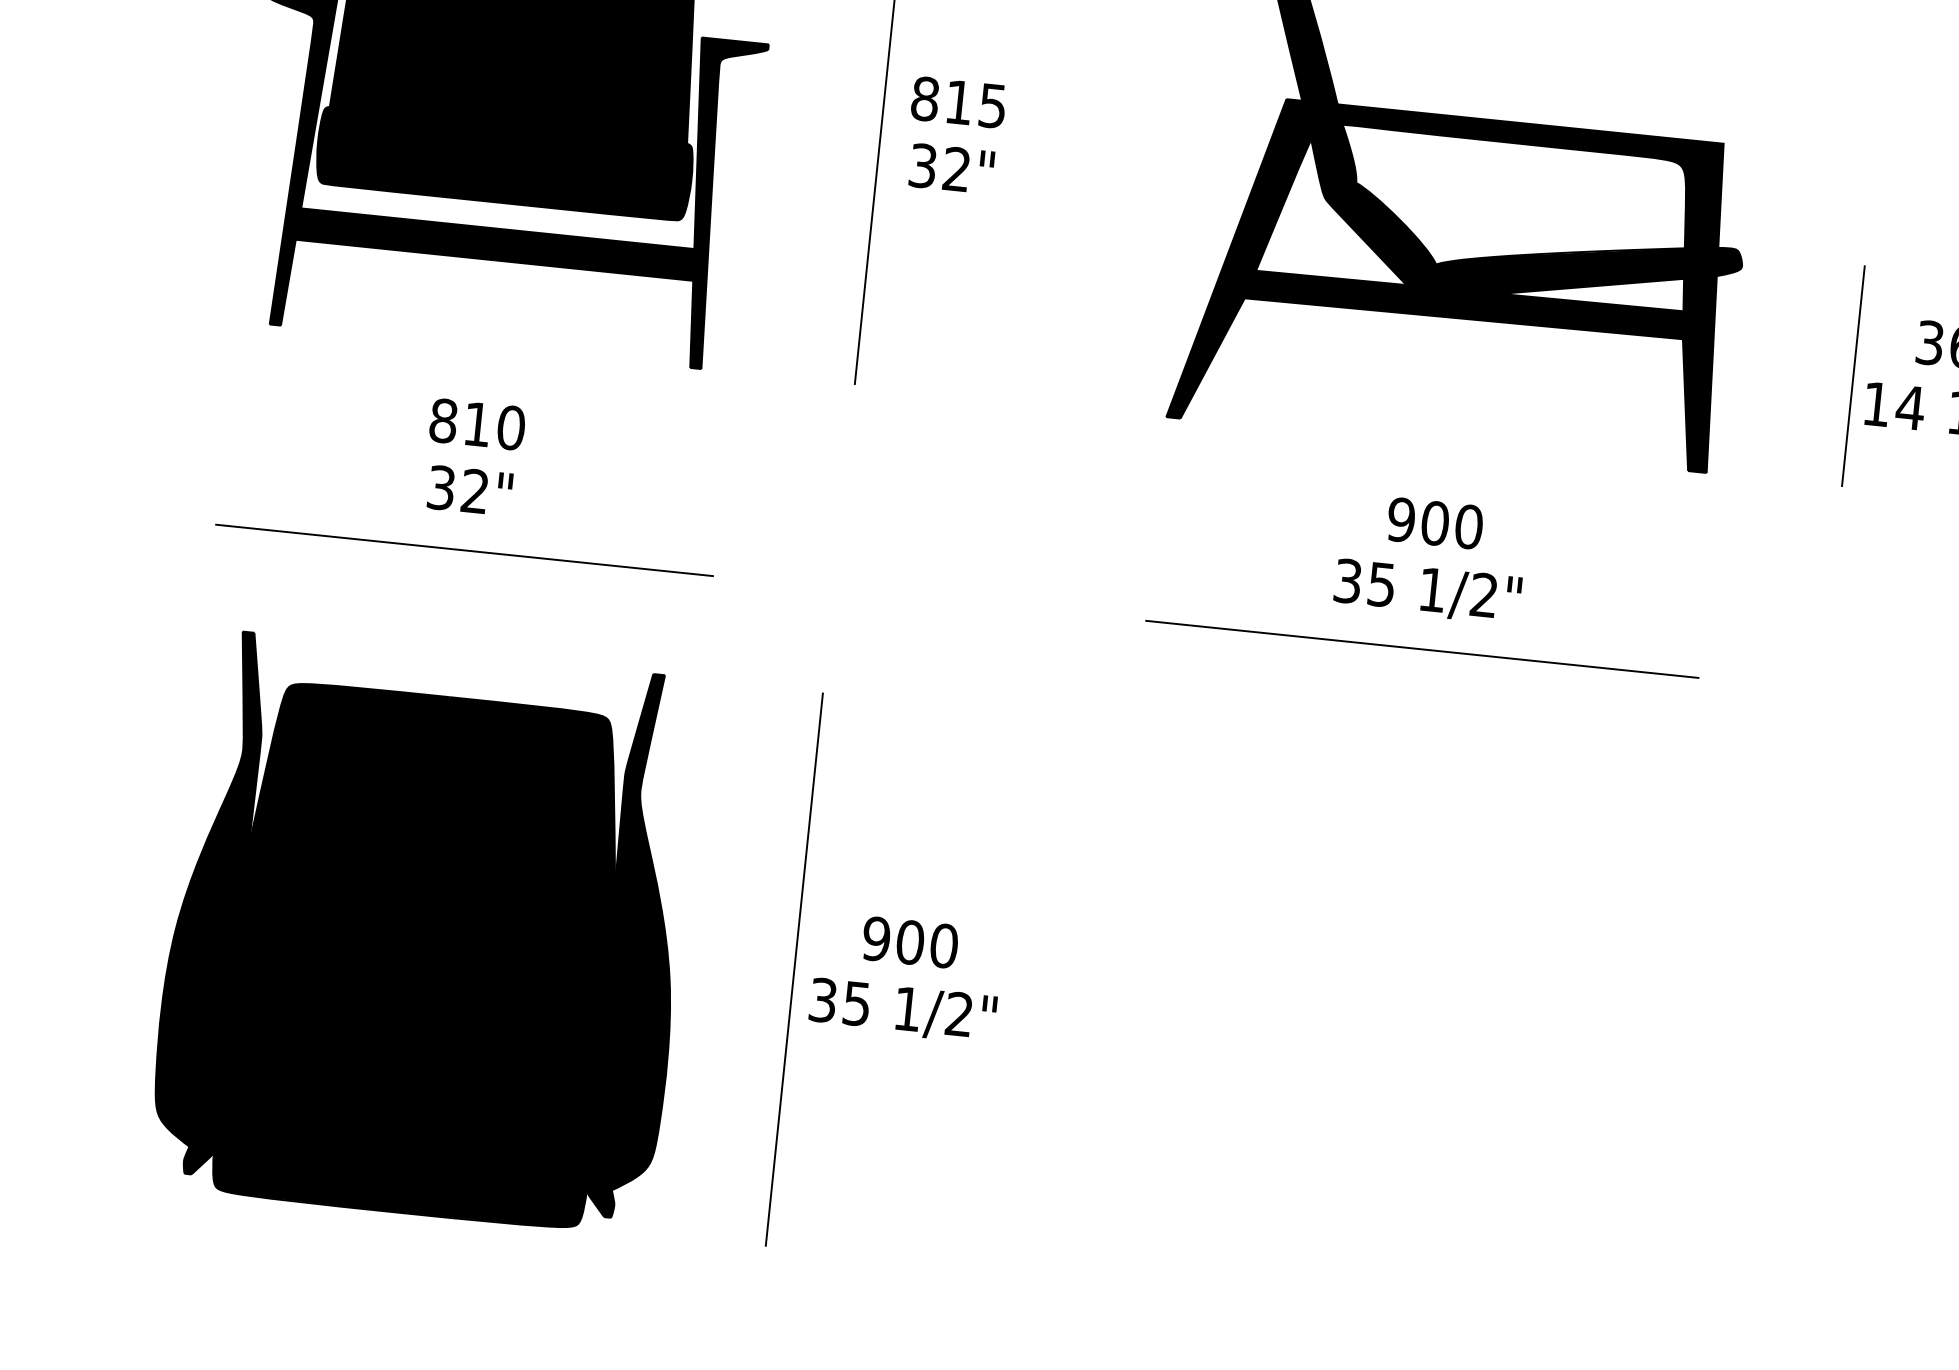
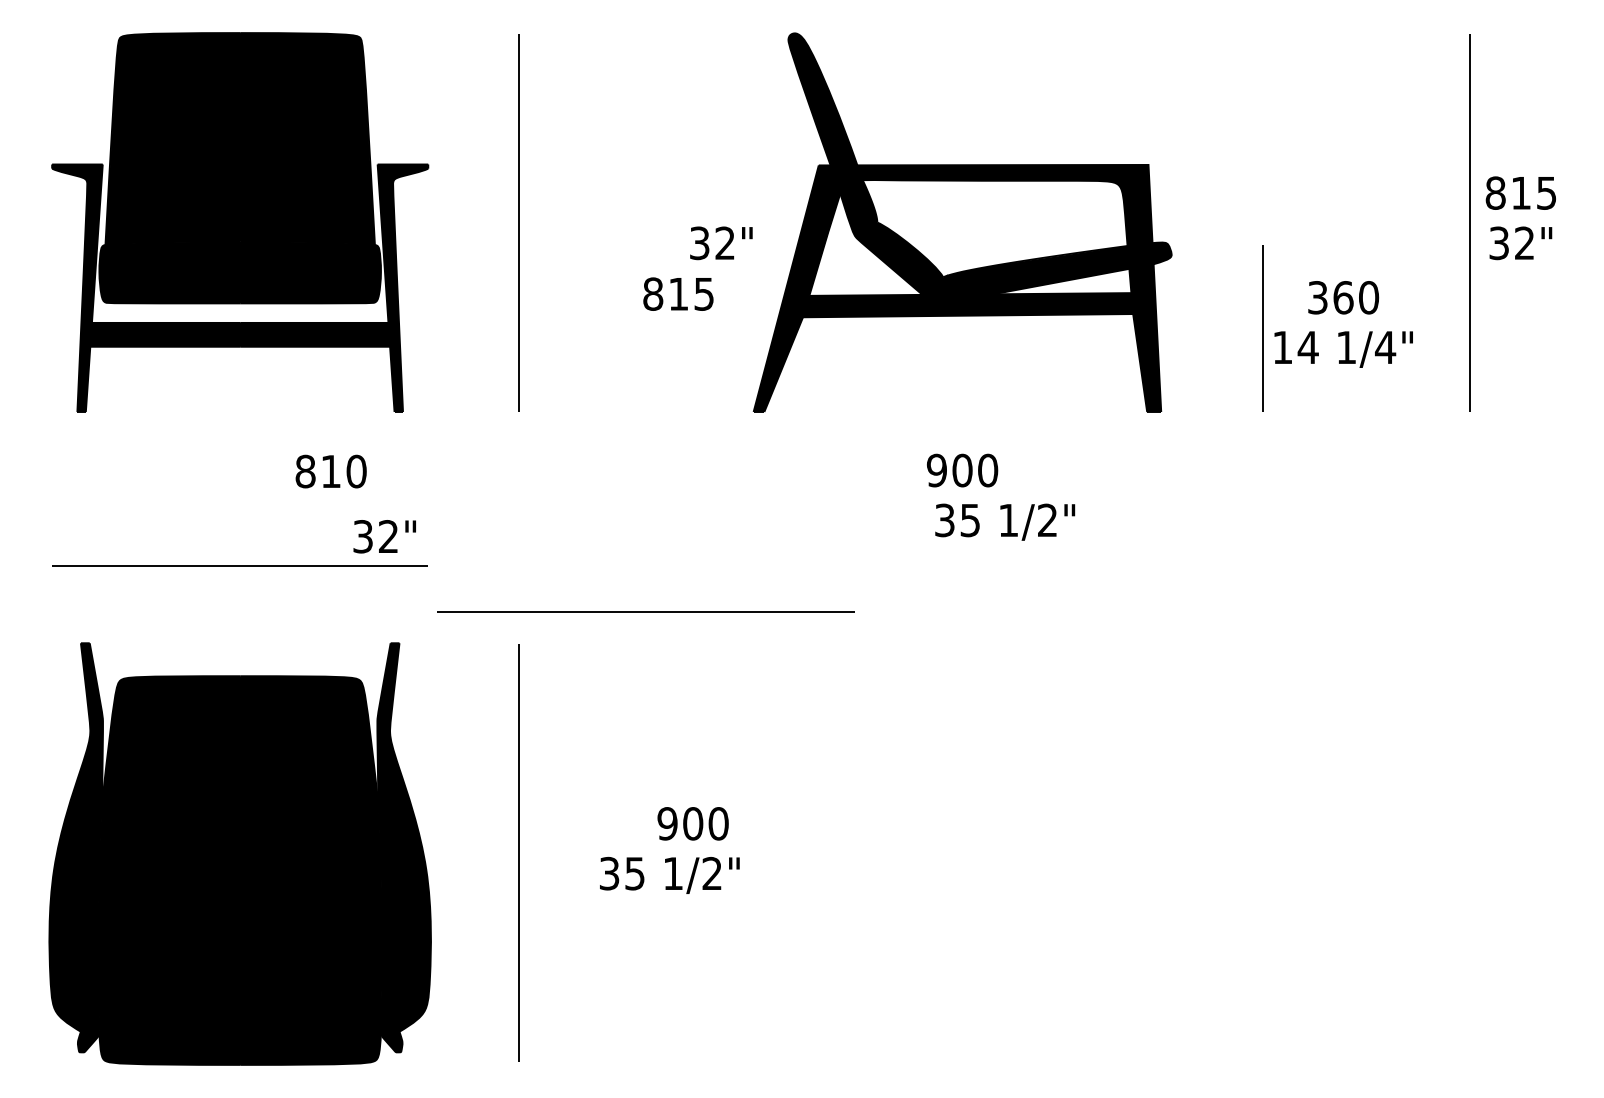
text: (958, 101) -> (678, 293), moved
text: (951, 169) -> (721, 243), moved
text: (476, 424) -> (330, 471), moved
text: (469, 490) -> (384, 536), moved
text: (1428, 590) -> (1005, 521), moved
line: (1422, 649) -> (645, 611), moved
text: (909, 942) -> (692, 823), moved
text: (902, 1009) -> (669, 874), moved

